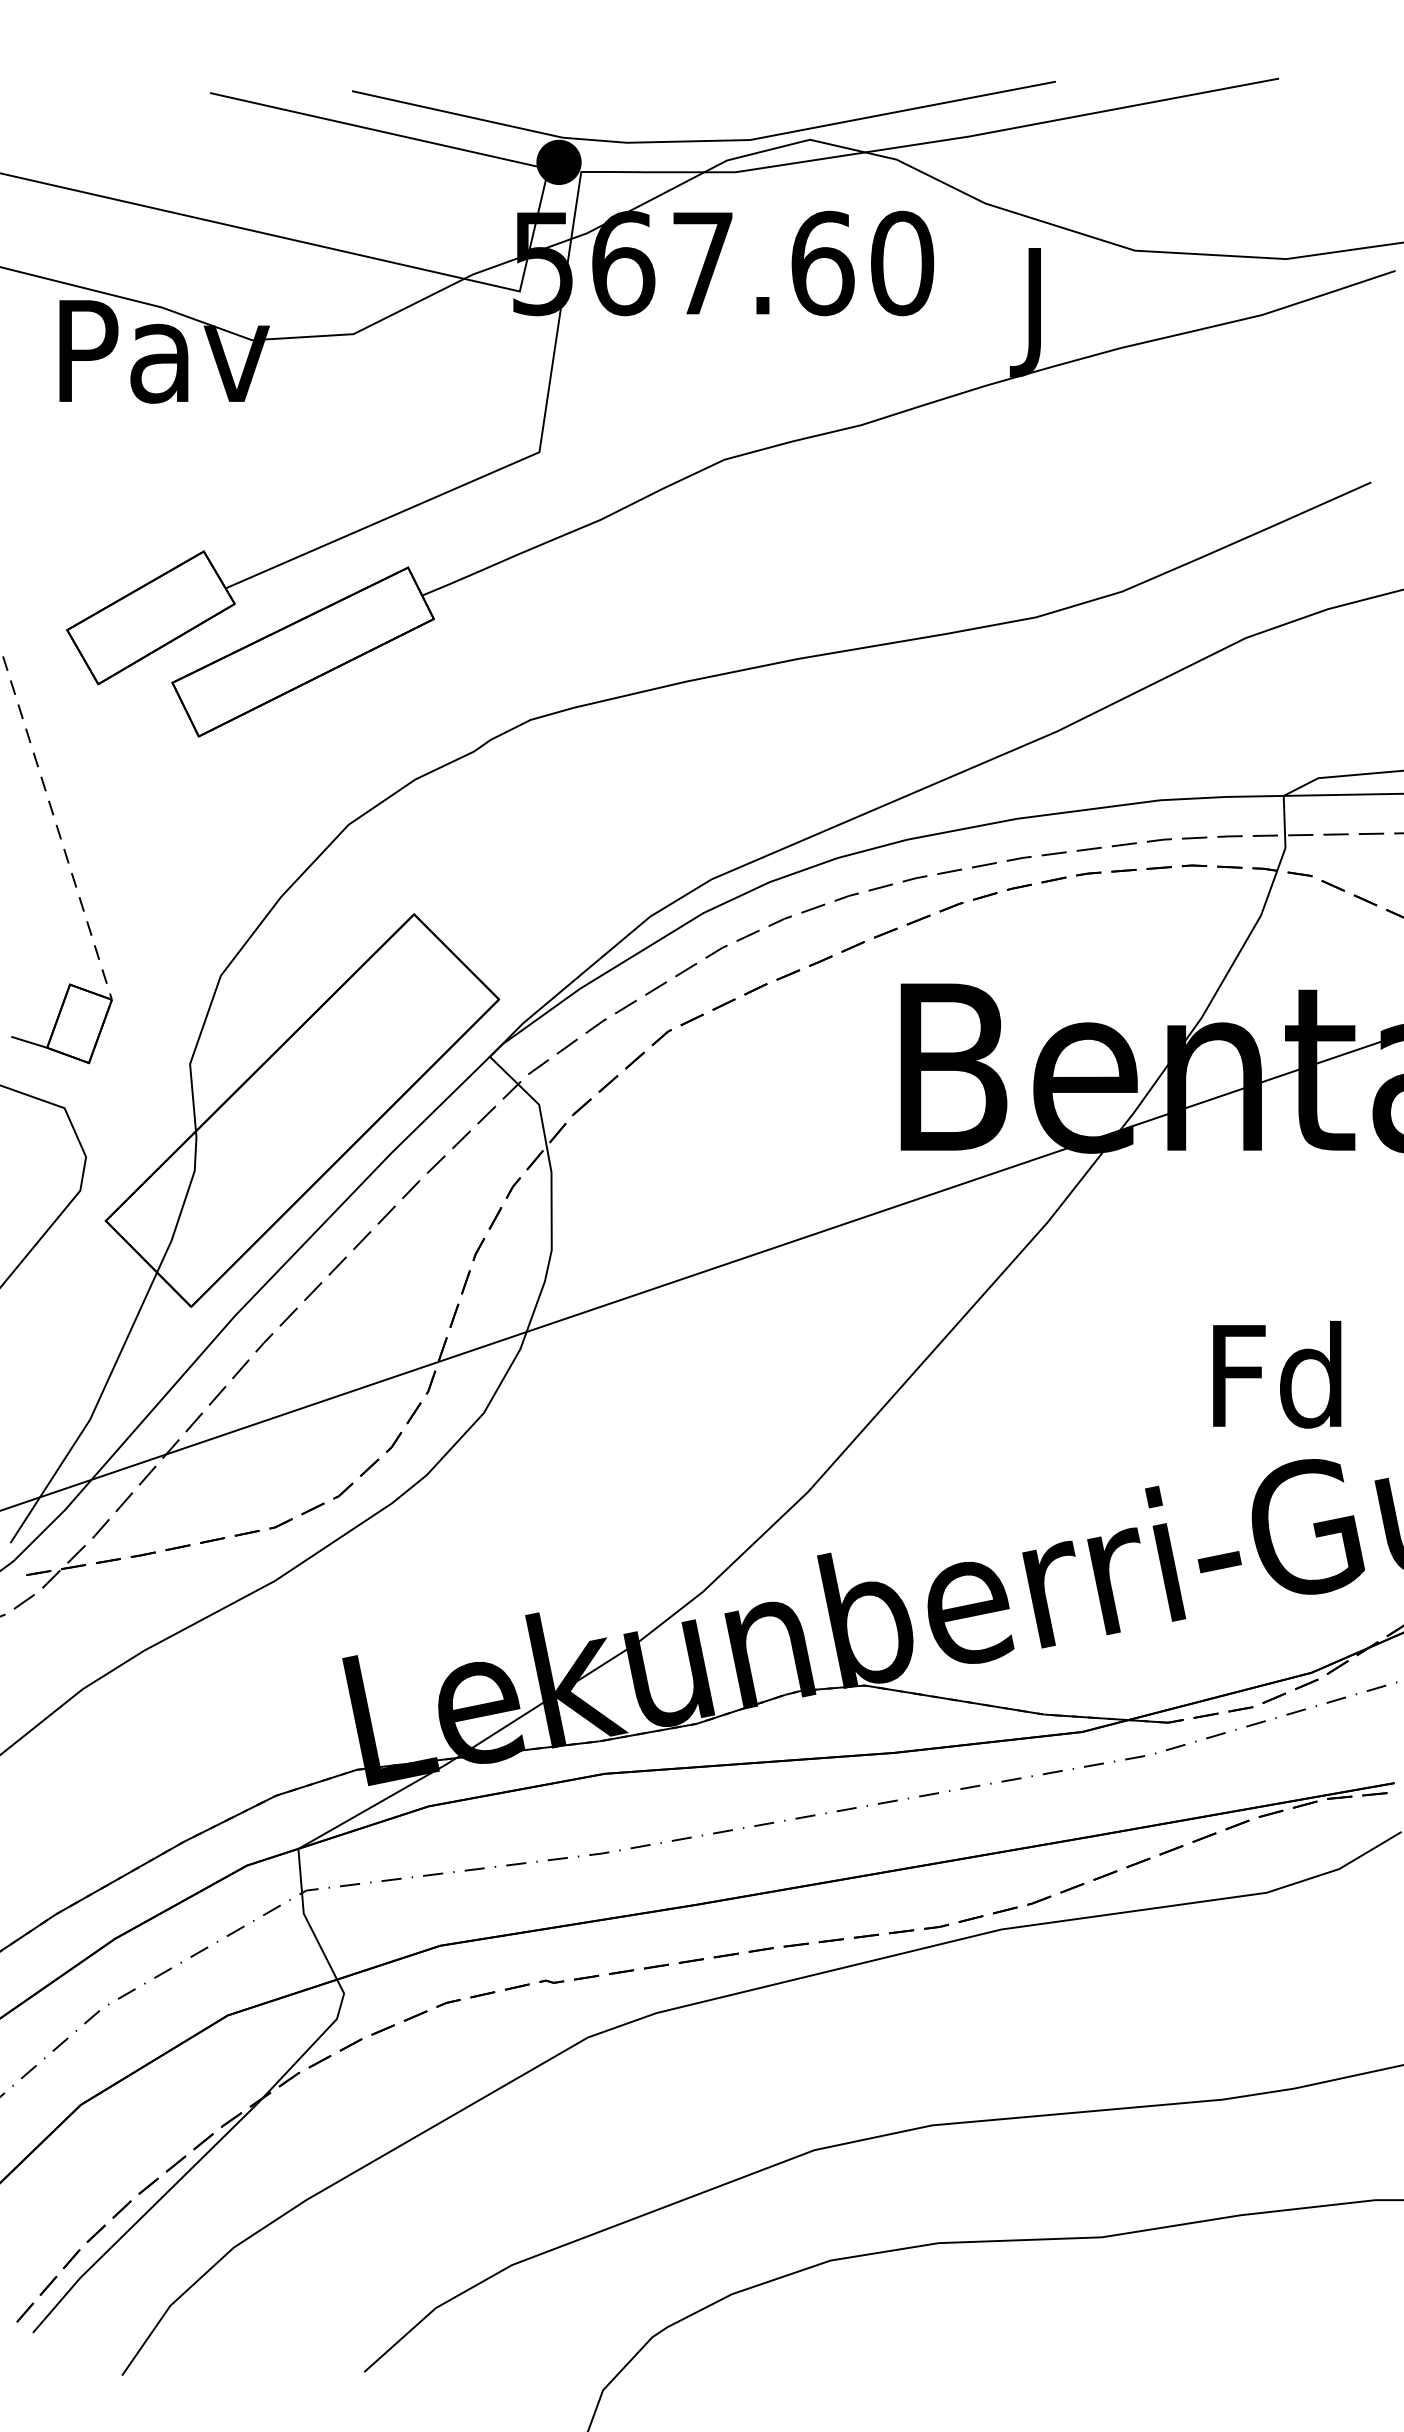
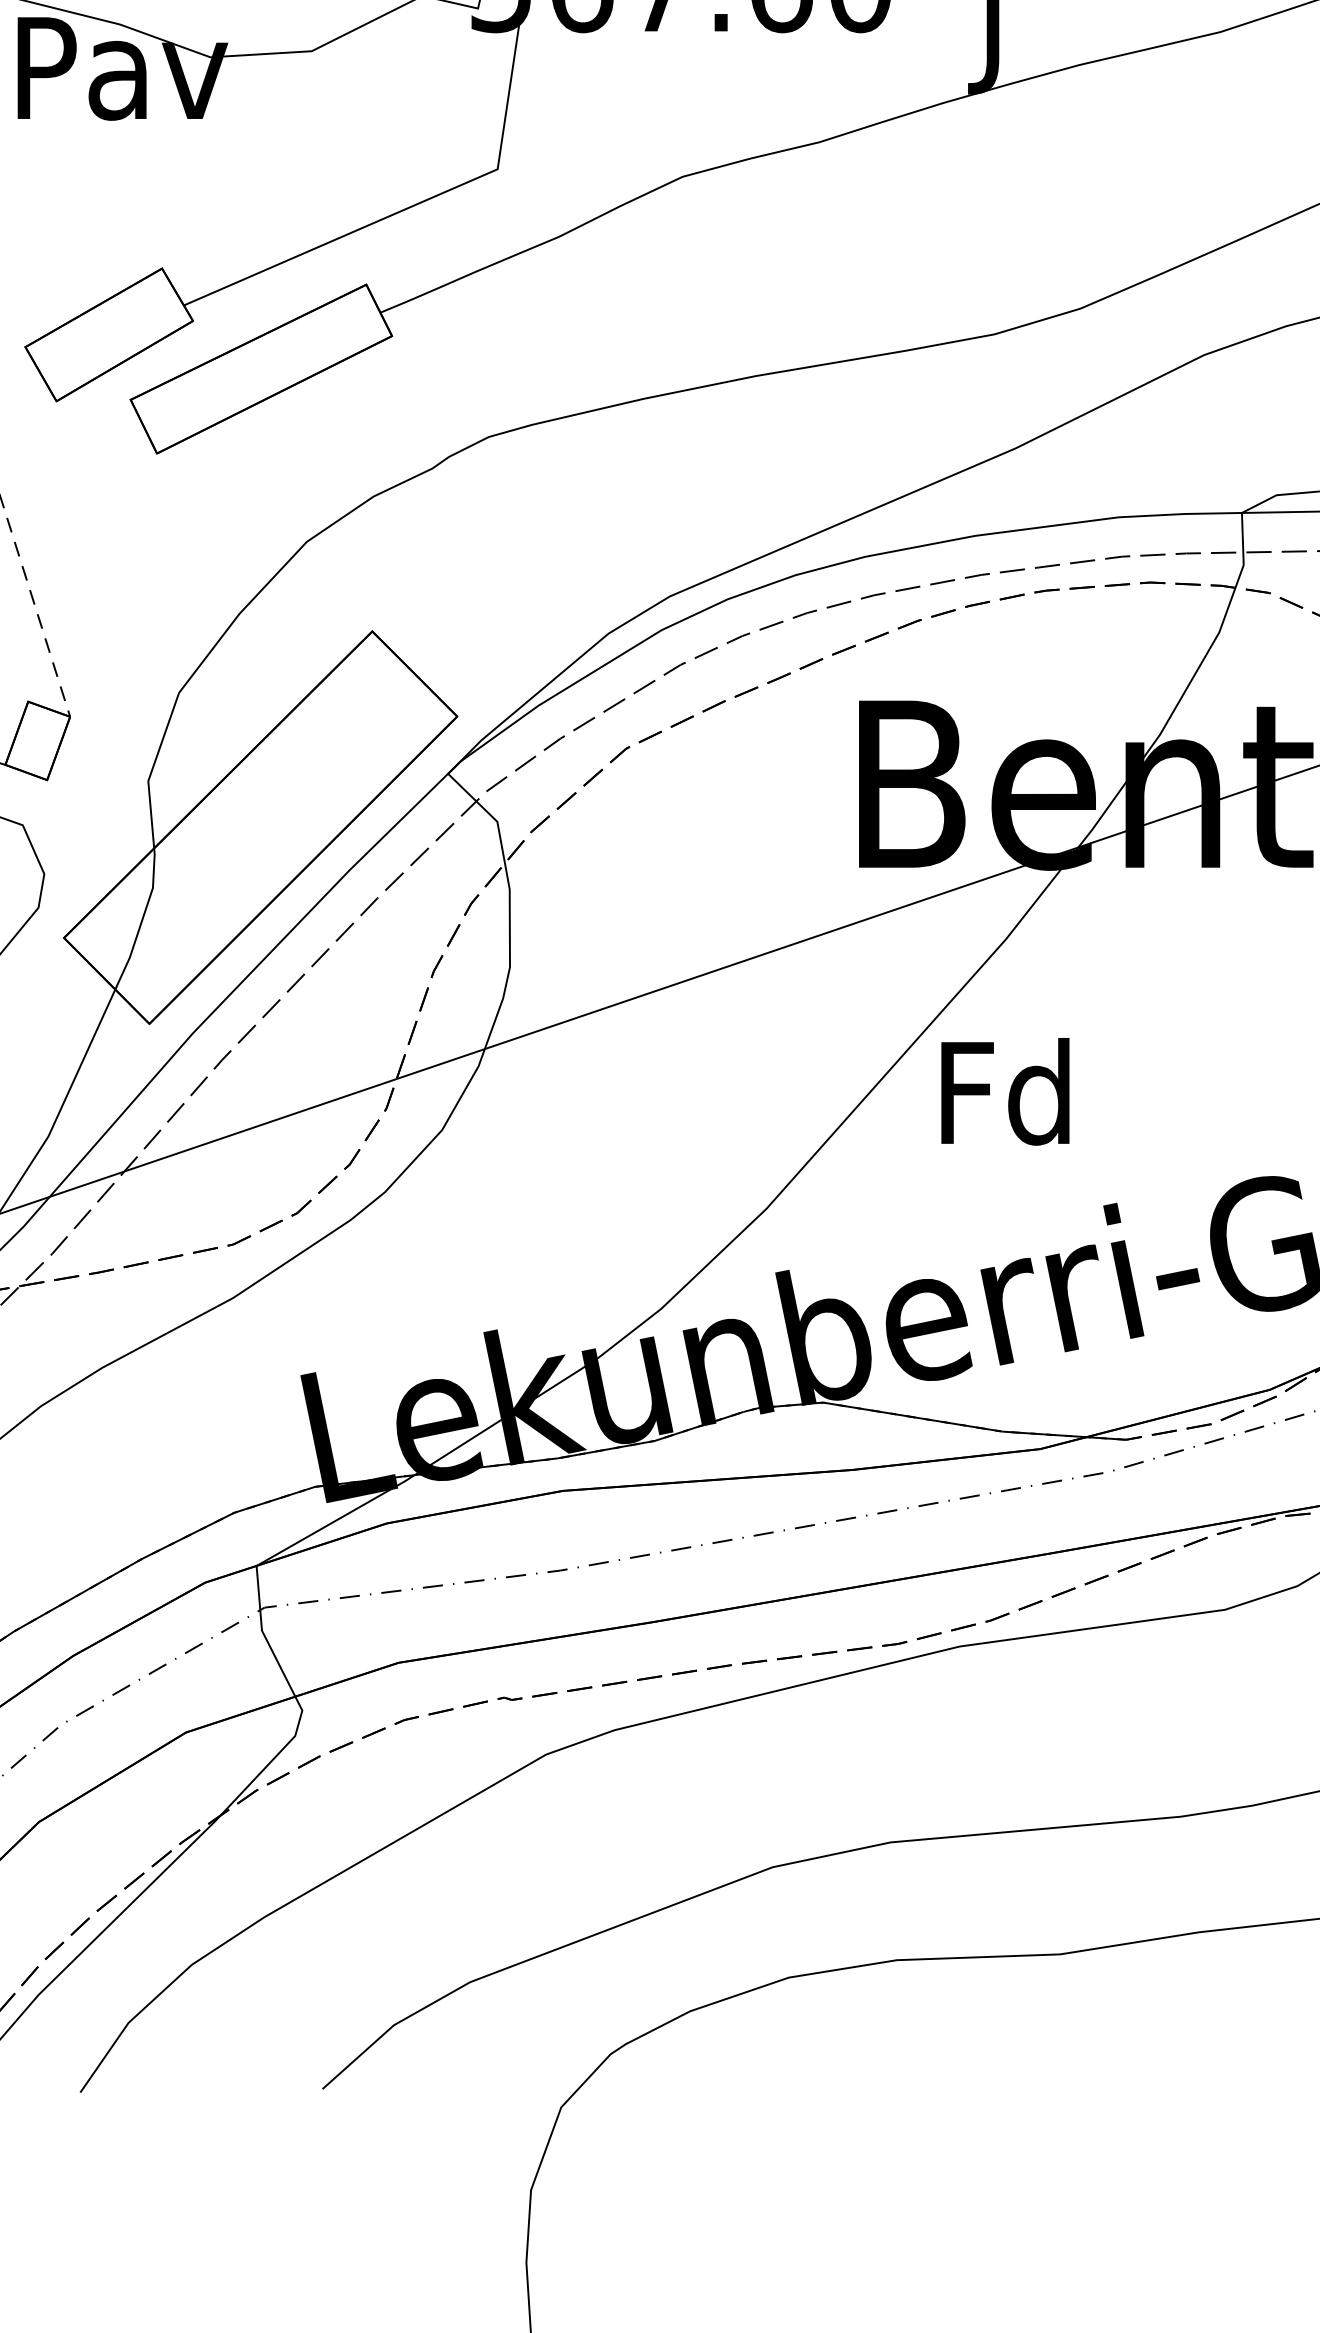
text: (1277, 1374) -> (1005, 1091), moved

